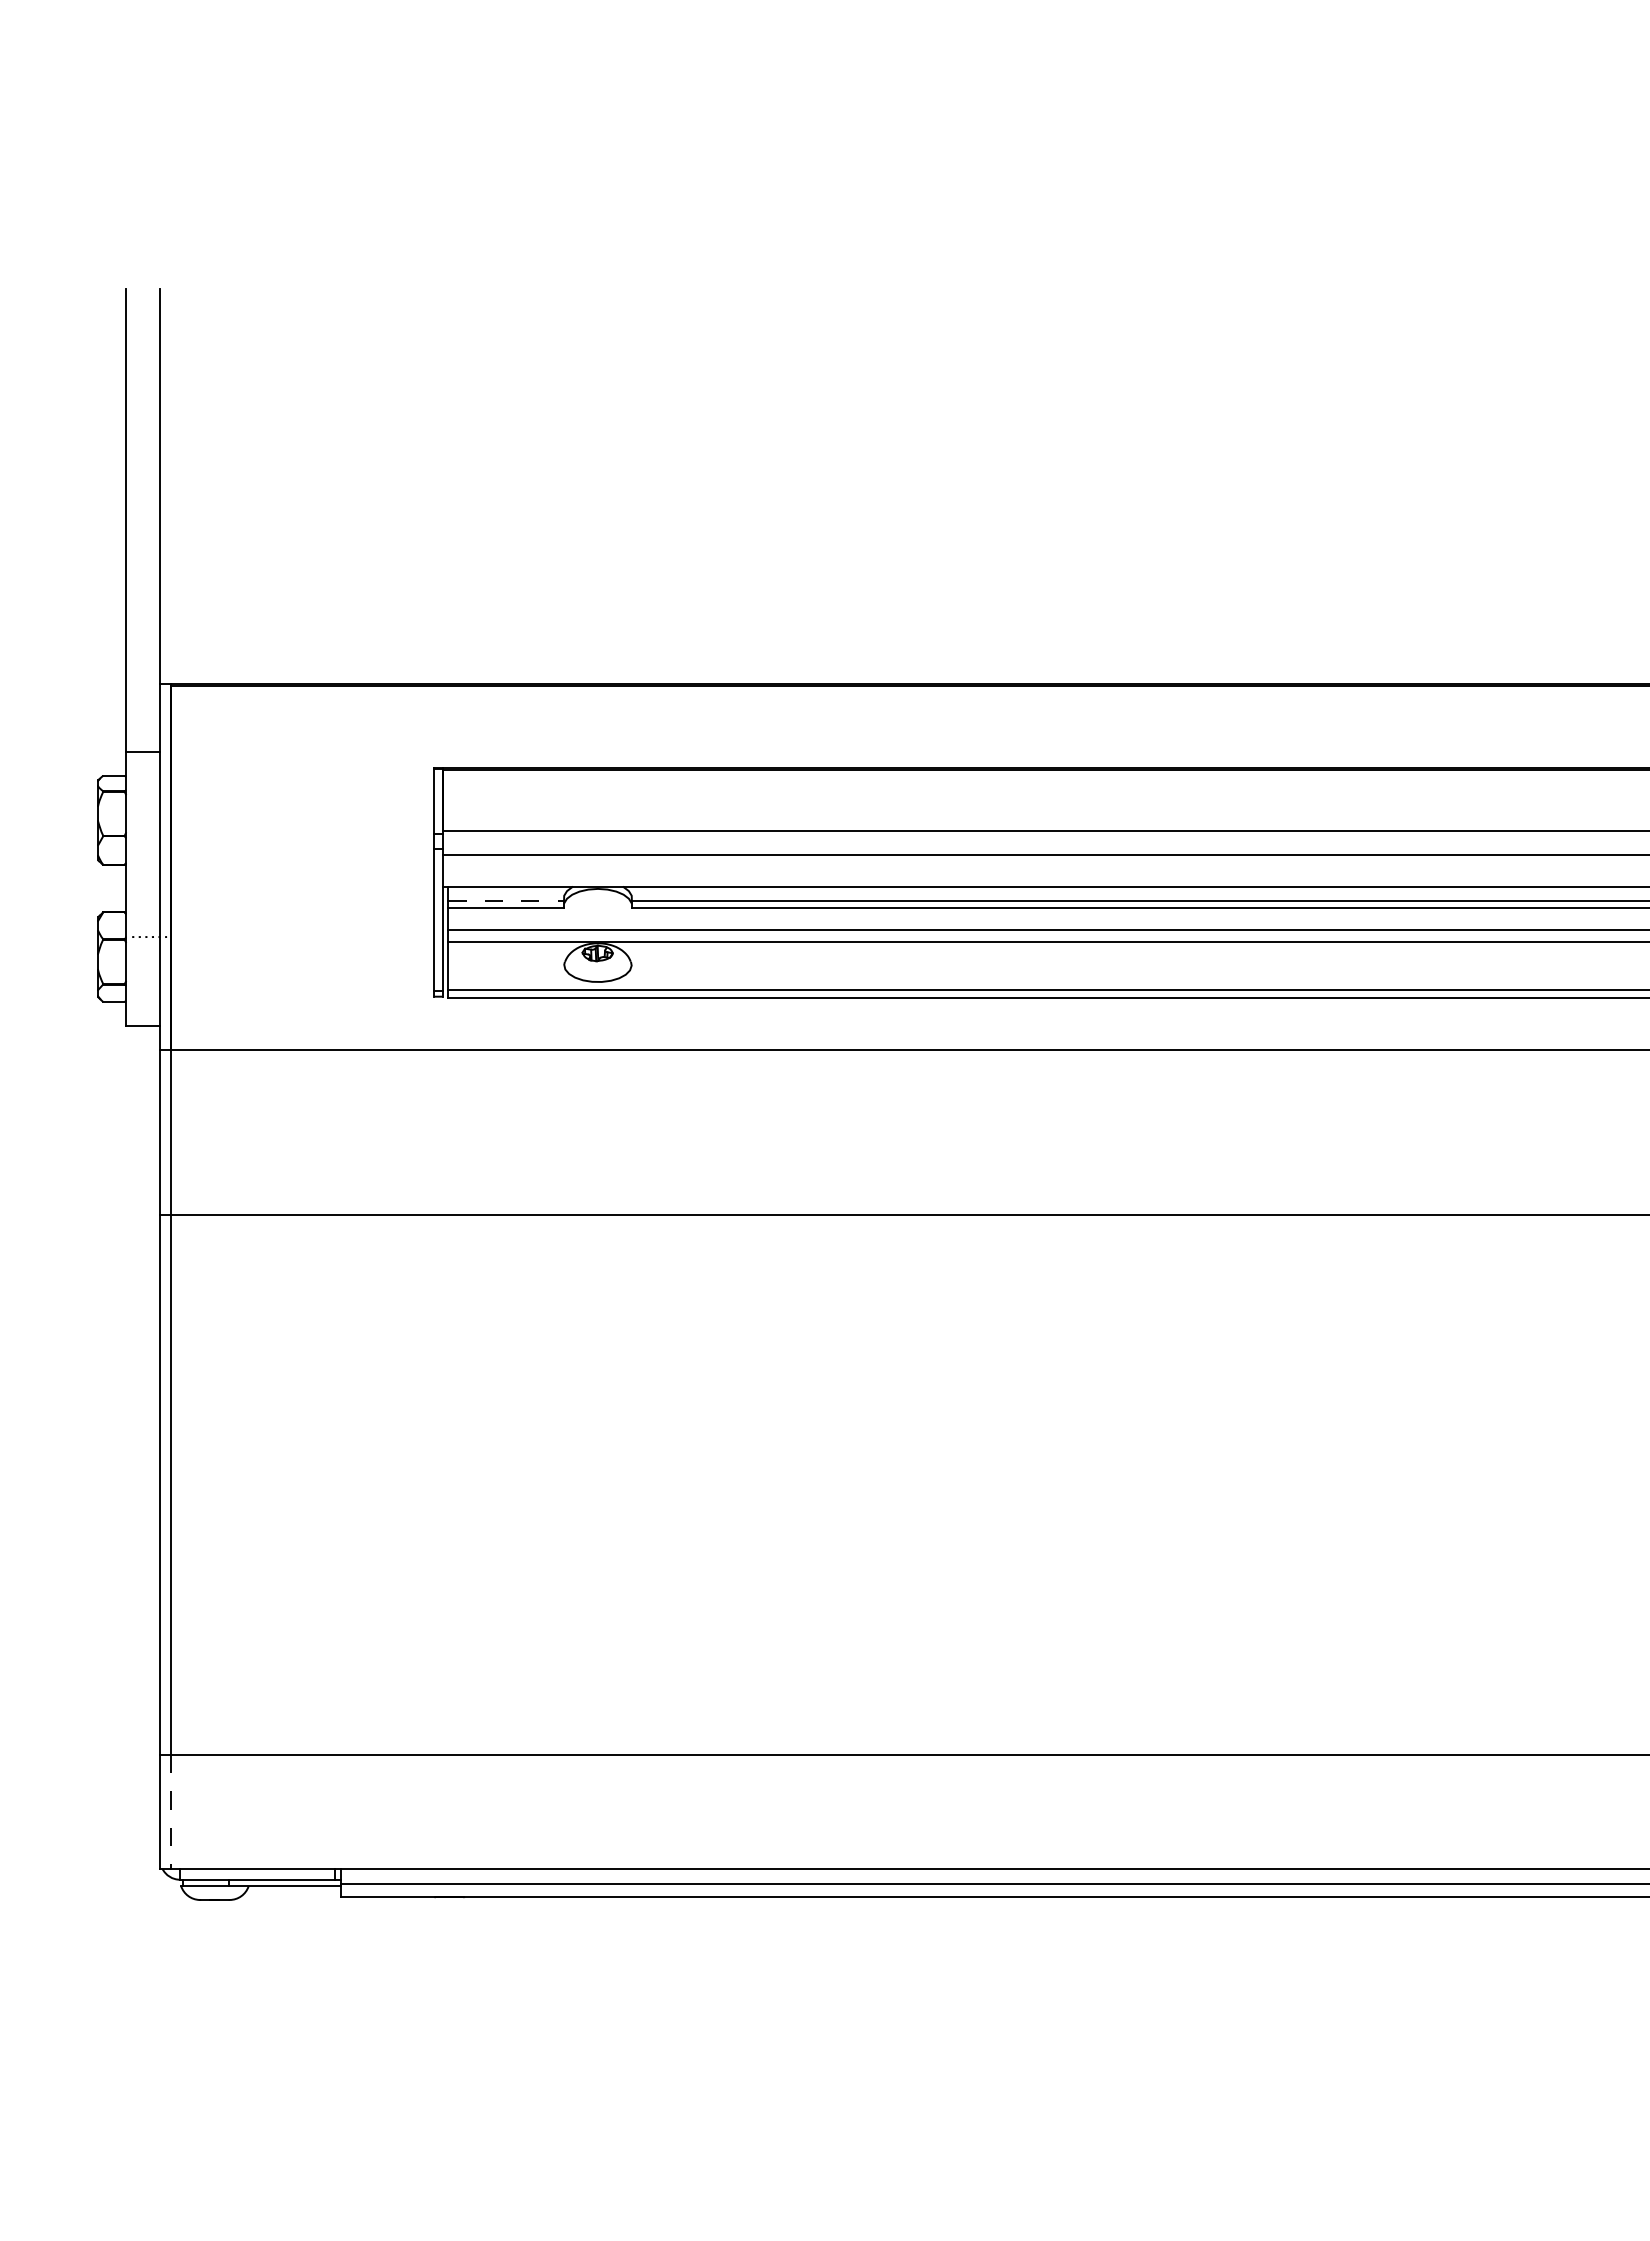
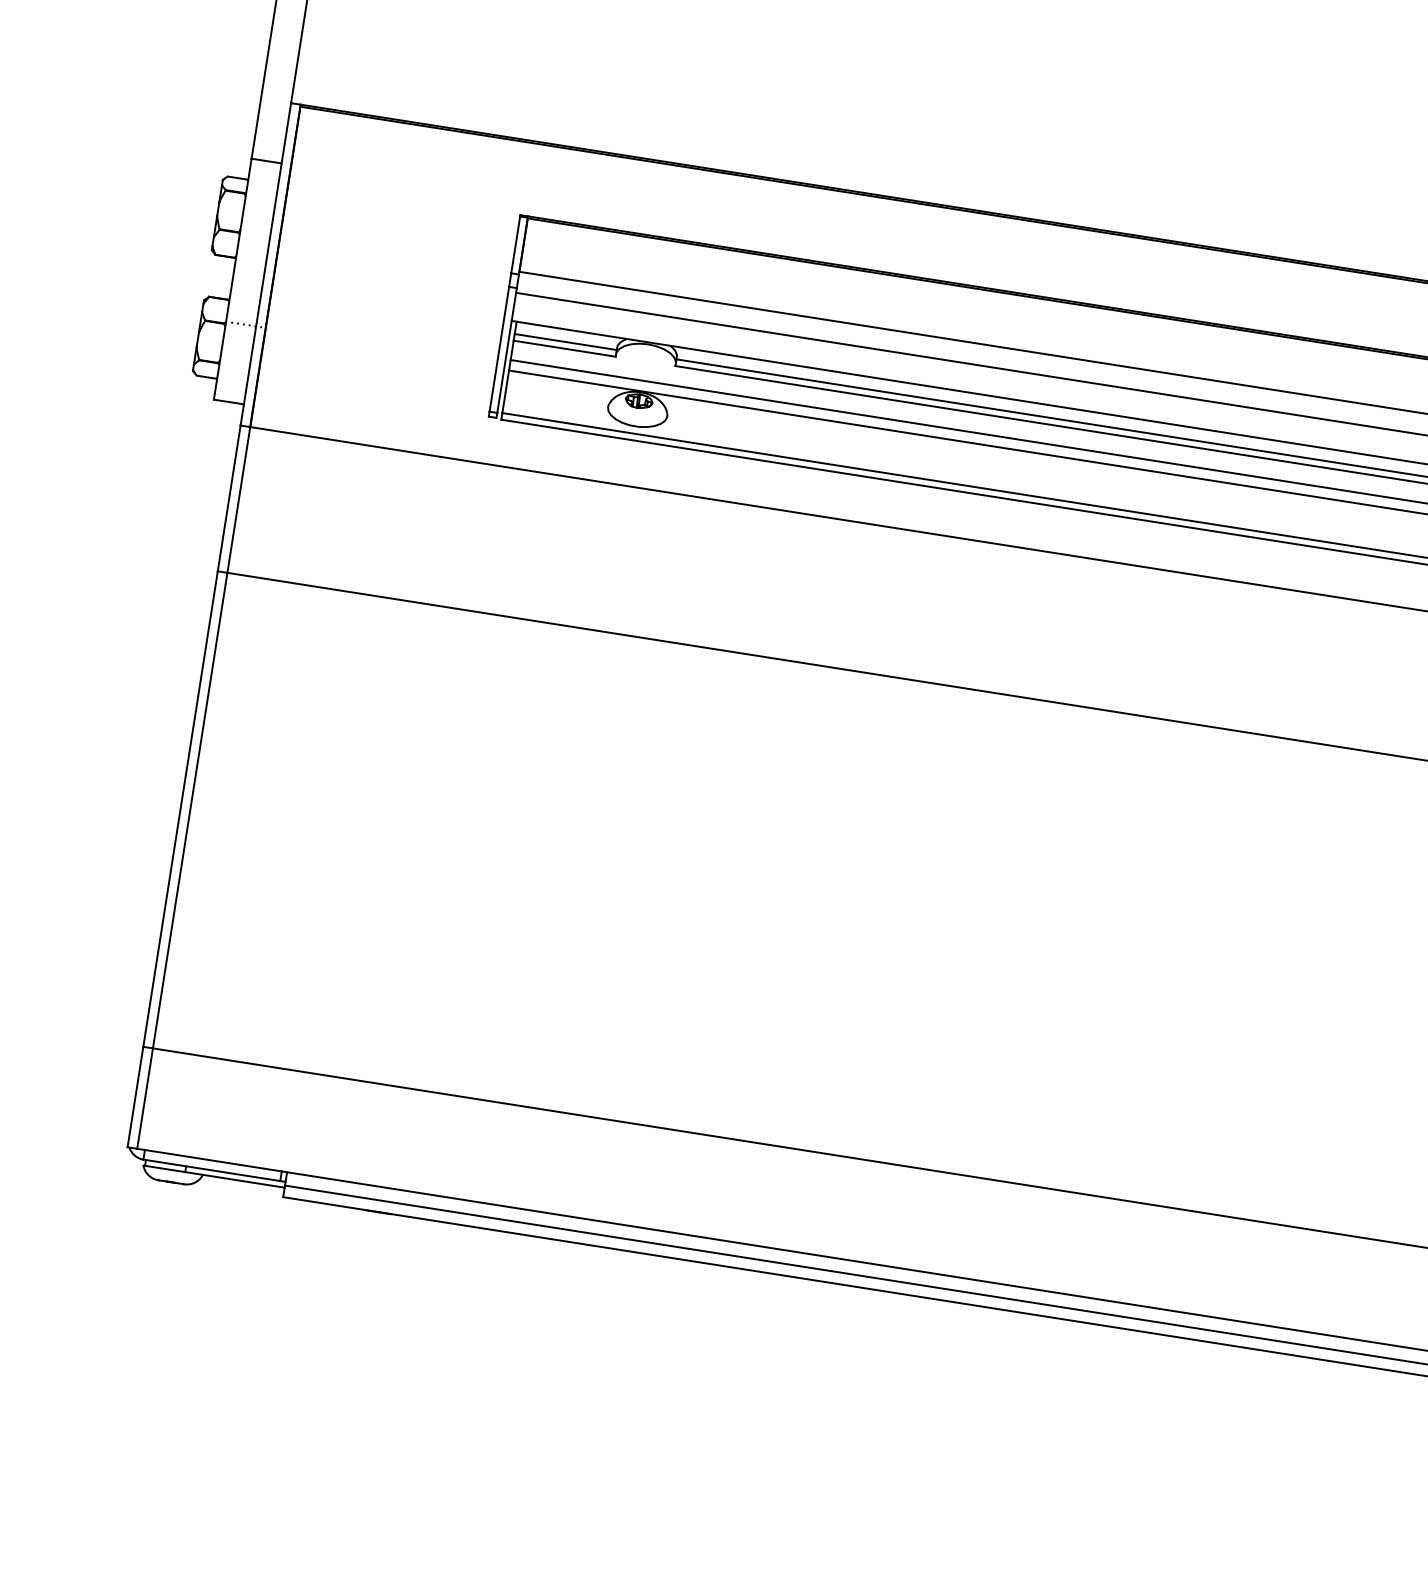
line: (506, 900) -> (566, 341), dashed -> solid
line: (171, 1811) -> (145, 1098), dashed -> solid

